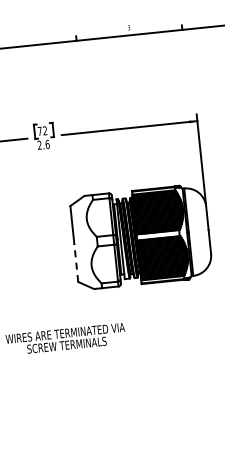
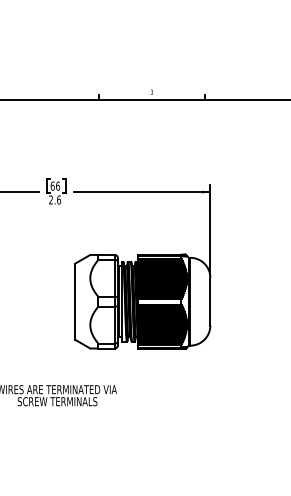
text: (42, 130) -> (55, 185), 72 -> 66
line: (76, 262) -> (75, 320), dashed -> solid

